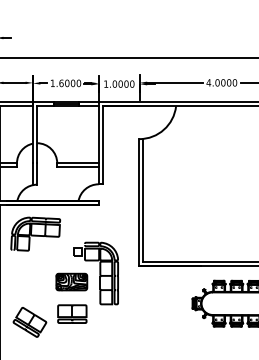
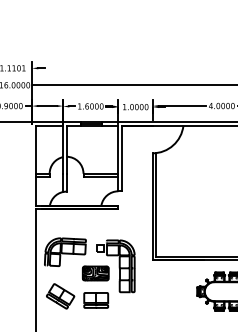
part: (35, 233) -> (65, 251), moved
part: (29, 322) -> (60, 296), moved

